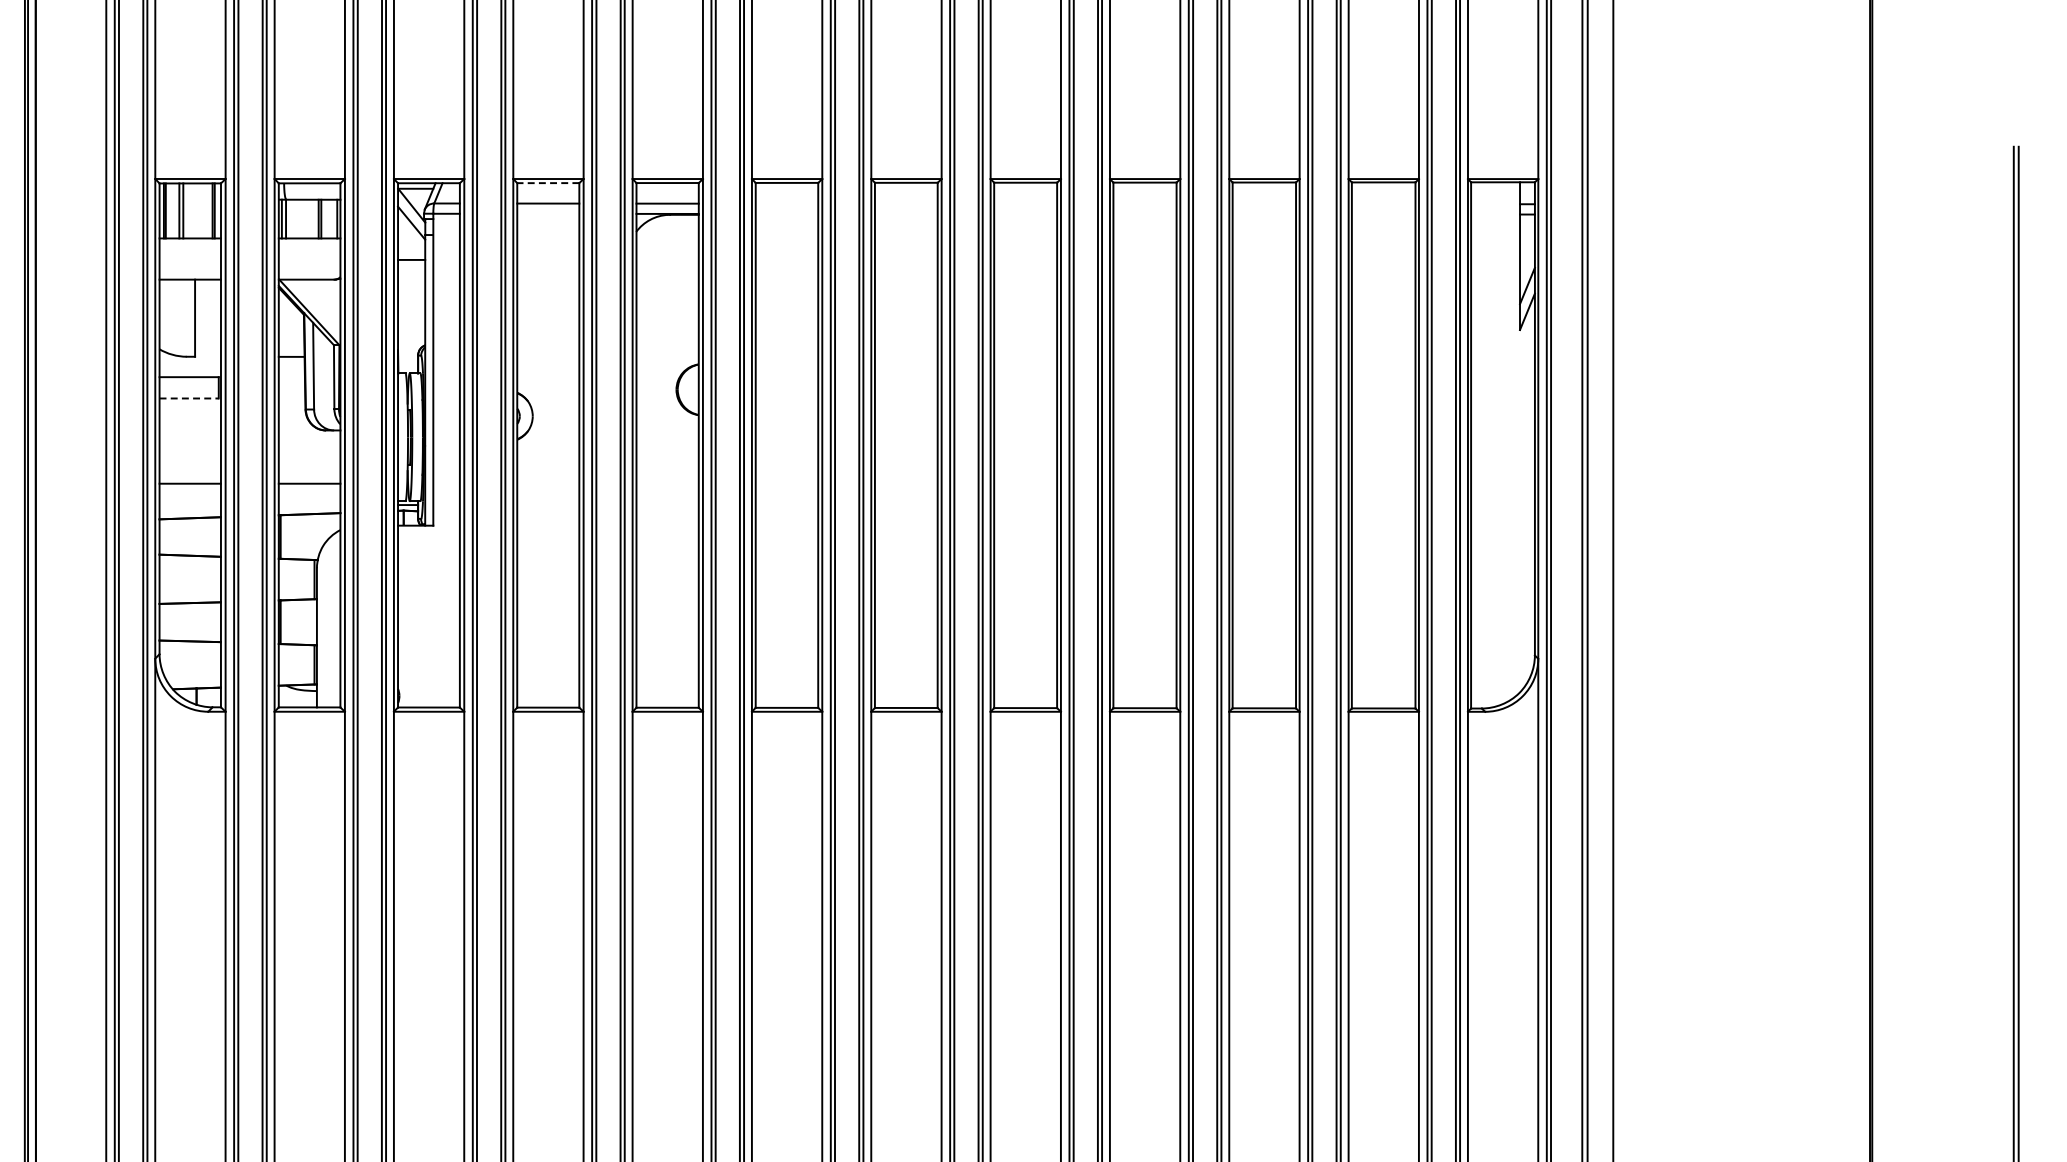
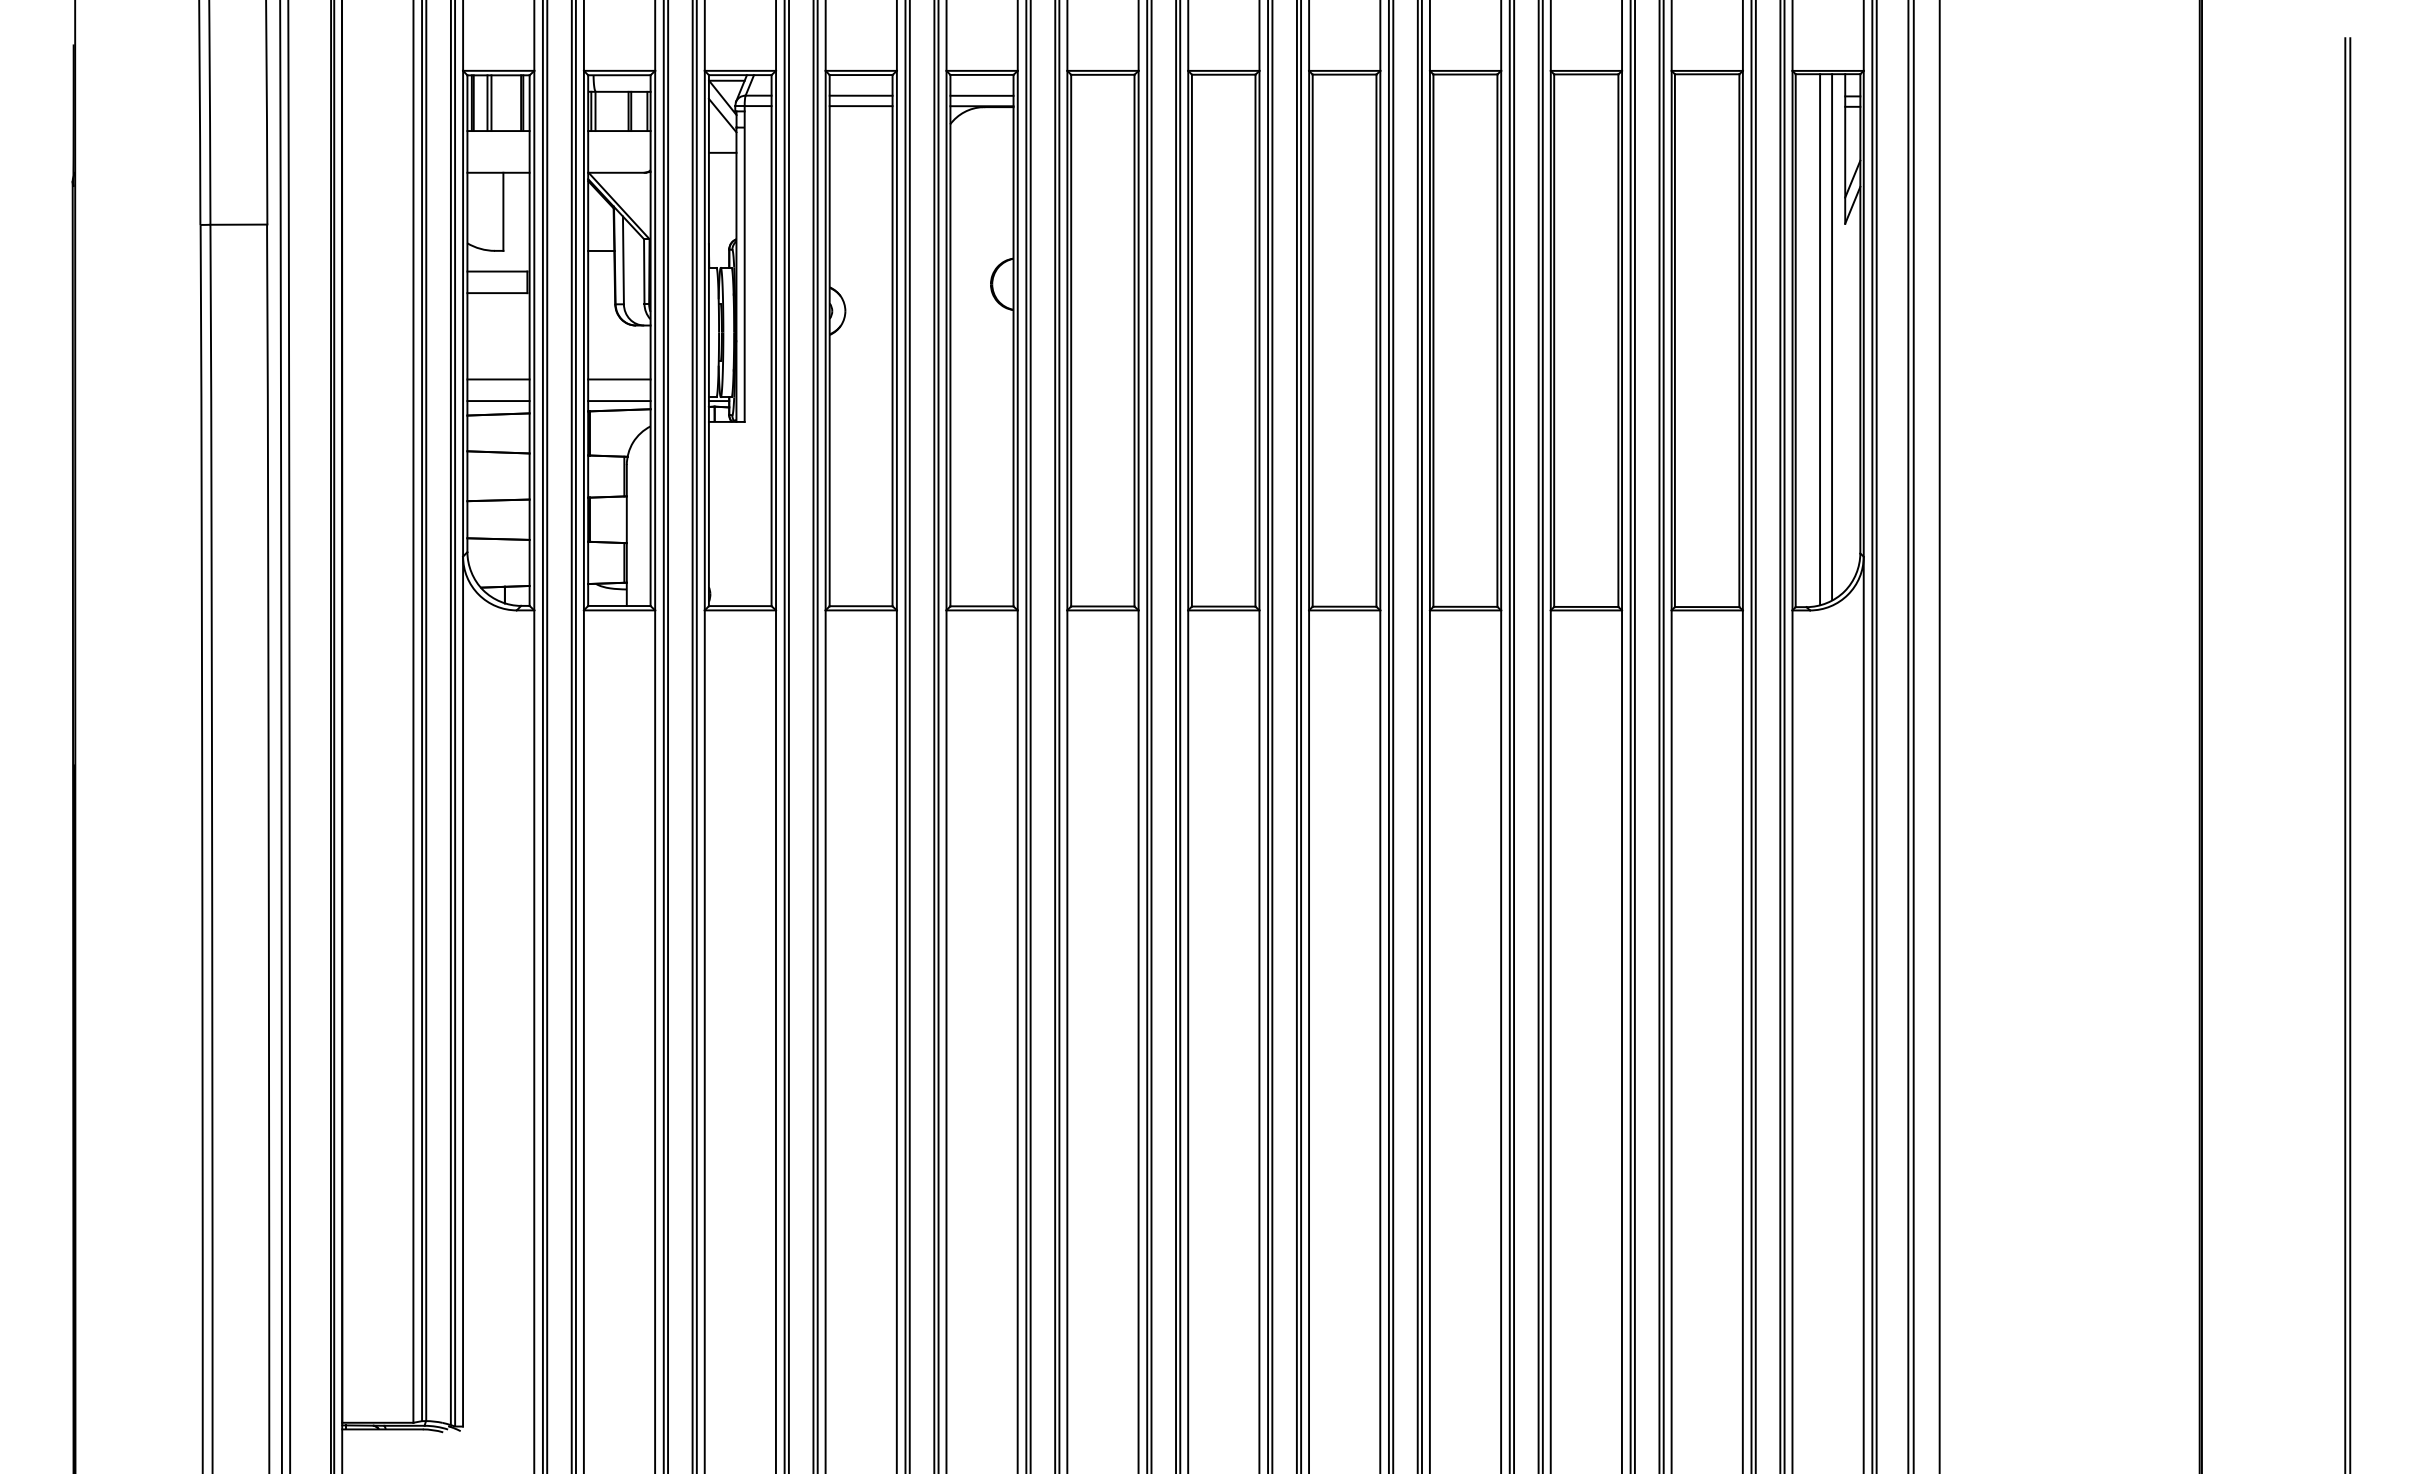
line: (547, 183) -> (860, 75), dashed -> solid
line: (547, 214) -> (860, 106), added
line: (189, 398) -> (497, 293), dashed -> solid
line: (1507, 442) -> (1832, 337), added
line: (1495, 444) -> (1820, 339), added
line: (190, 505) -> (498, 401), added
line: (309, 505) -> (619, 401), added

